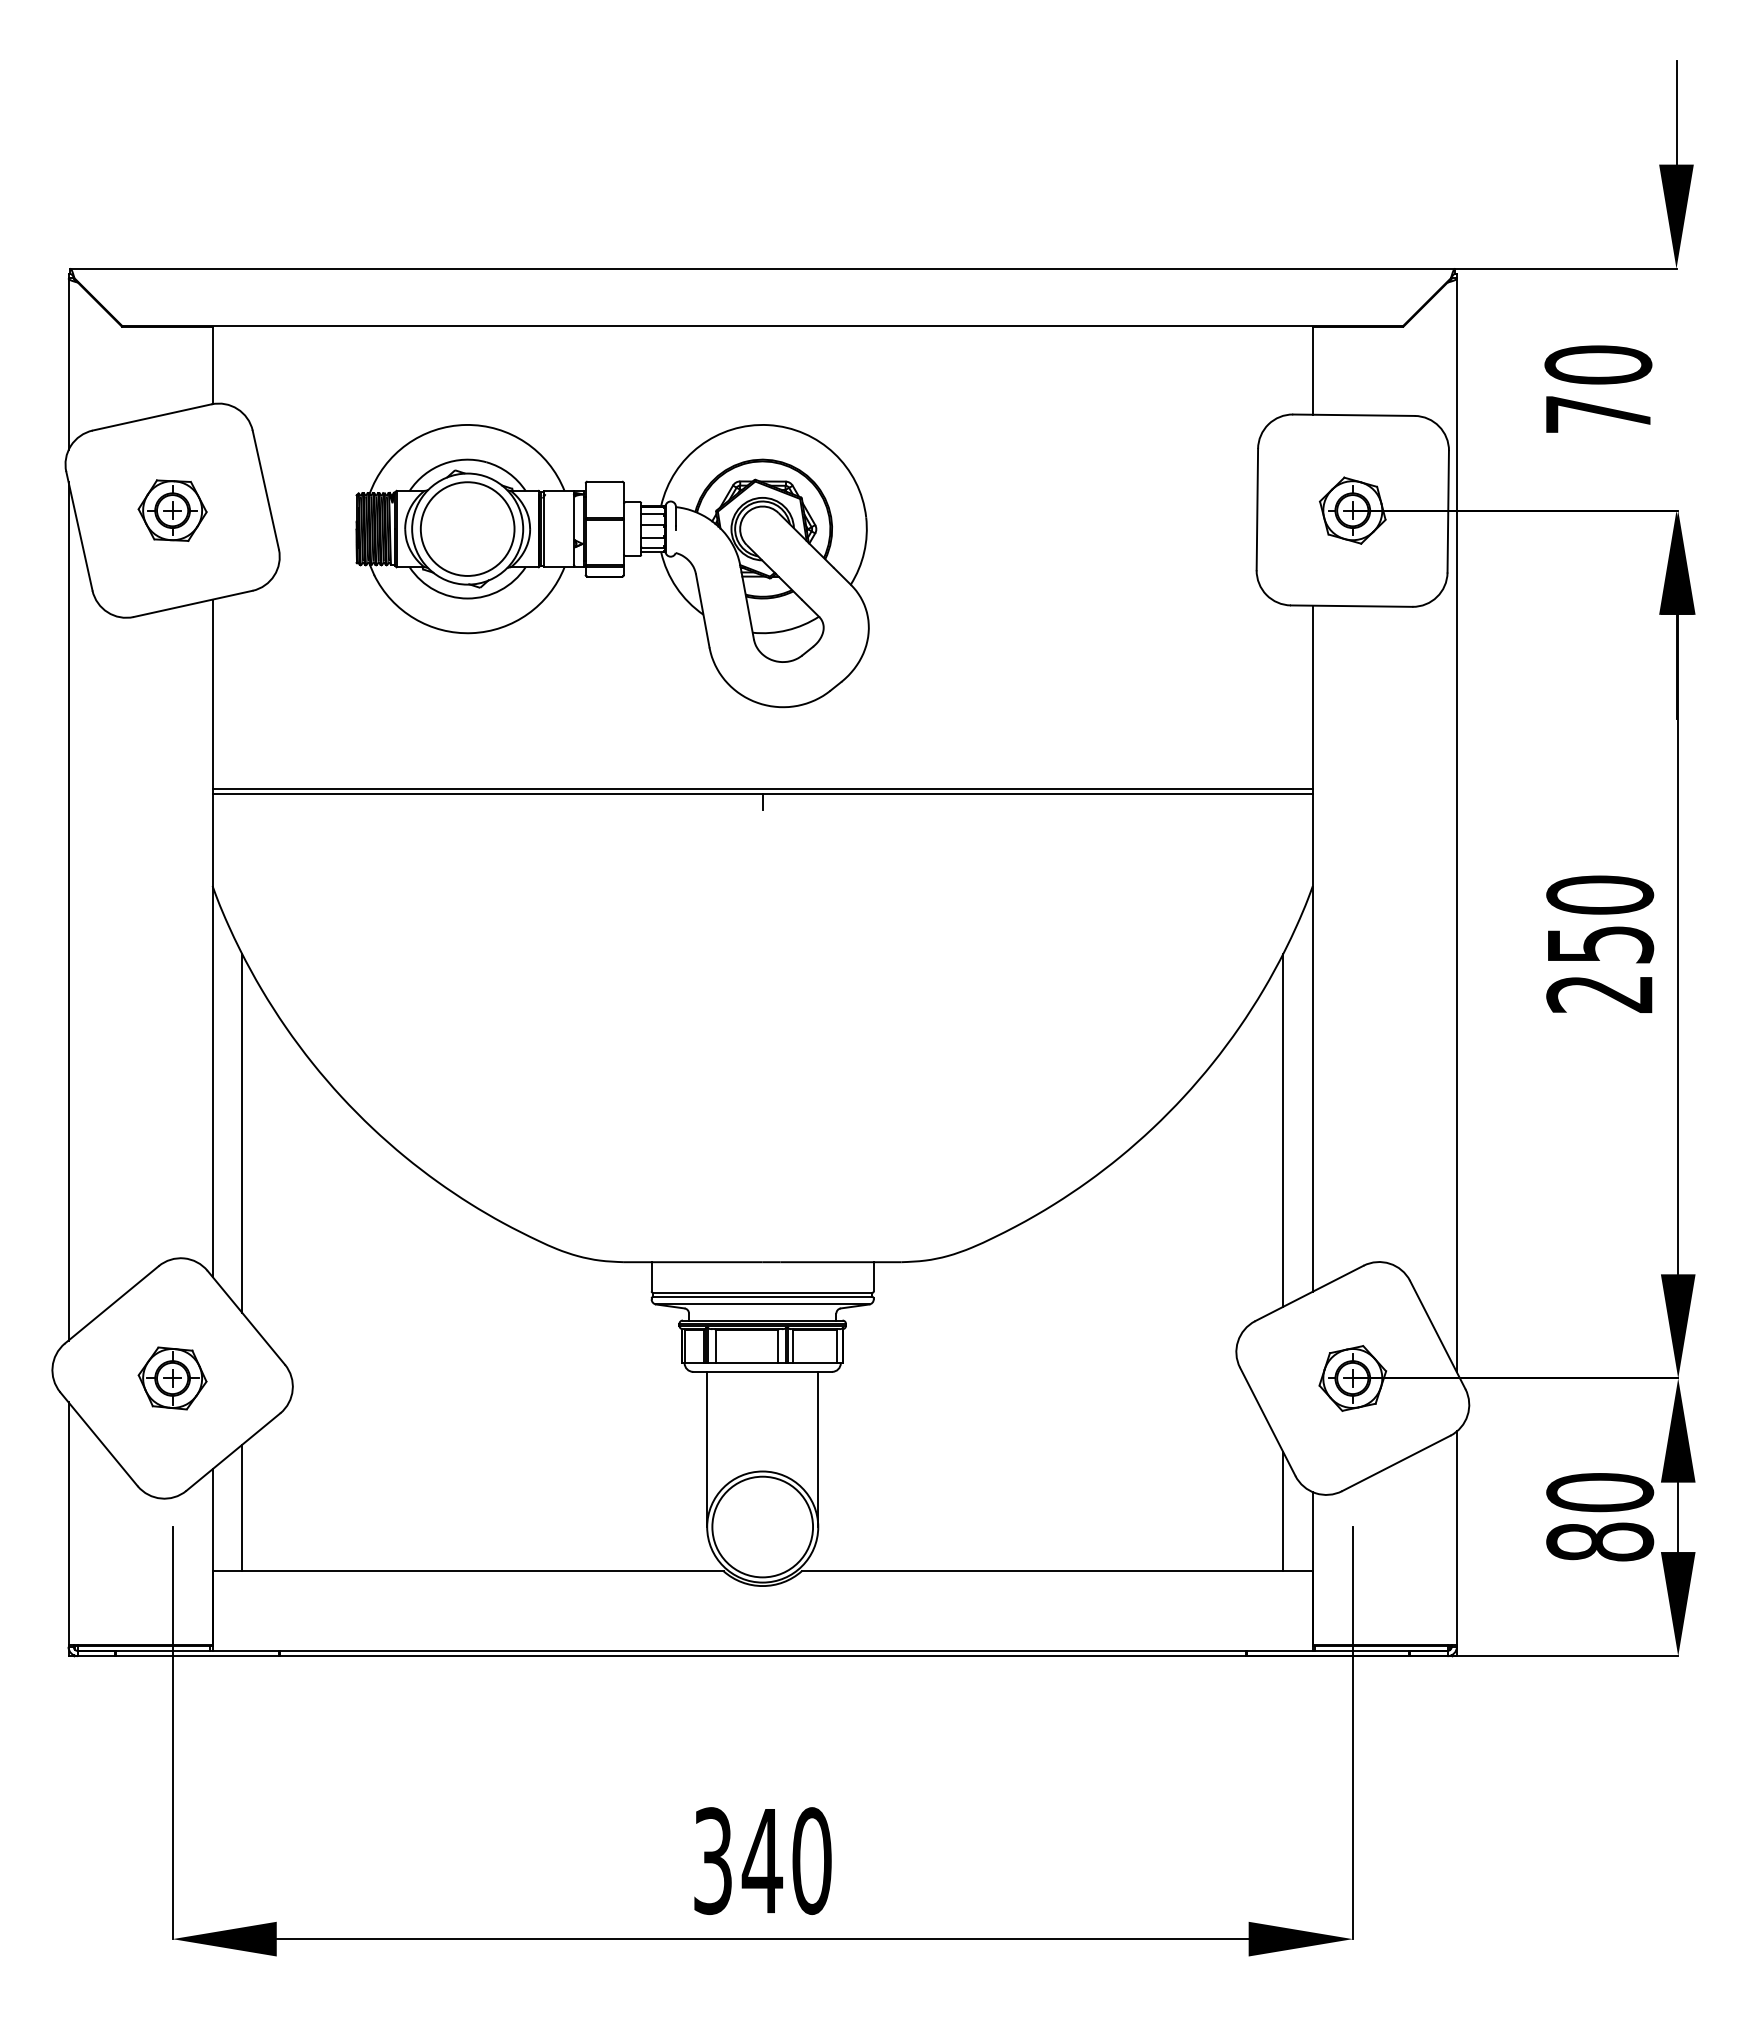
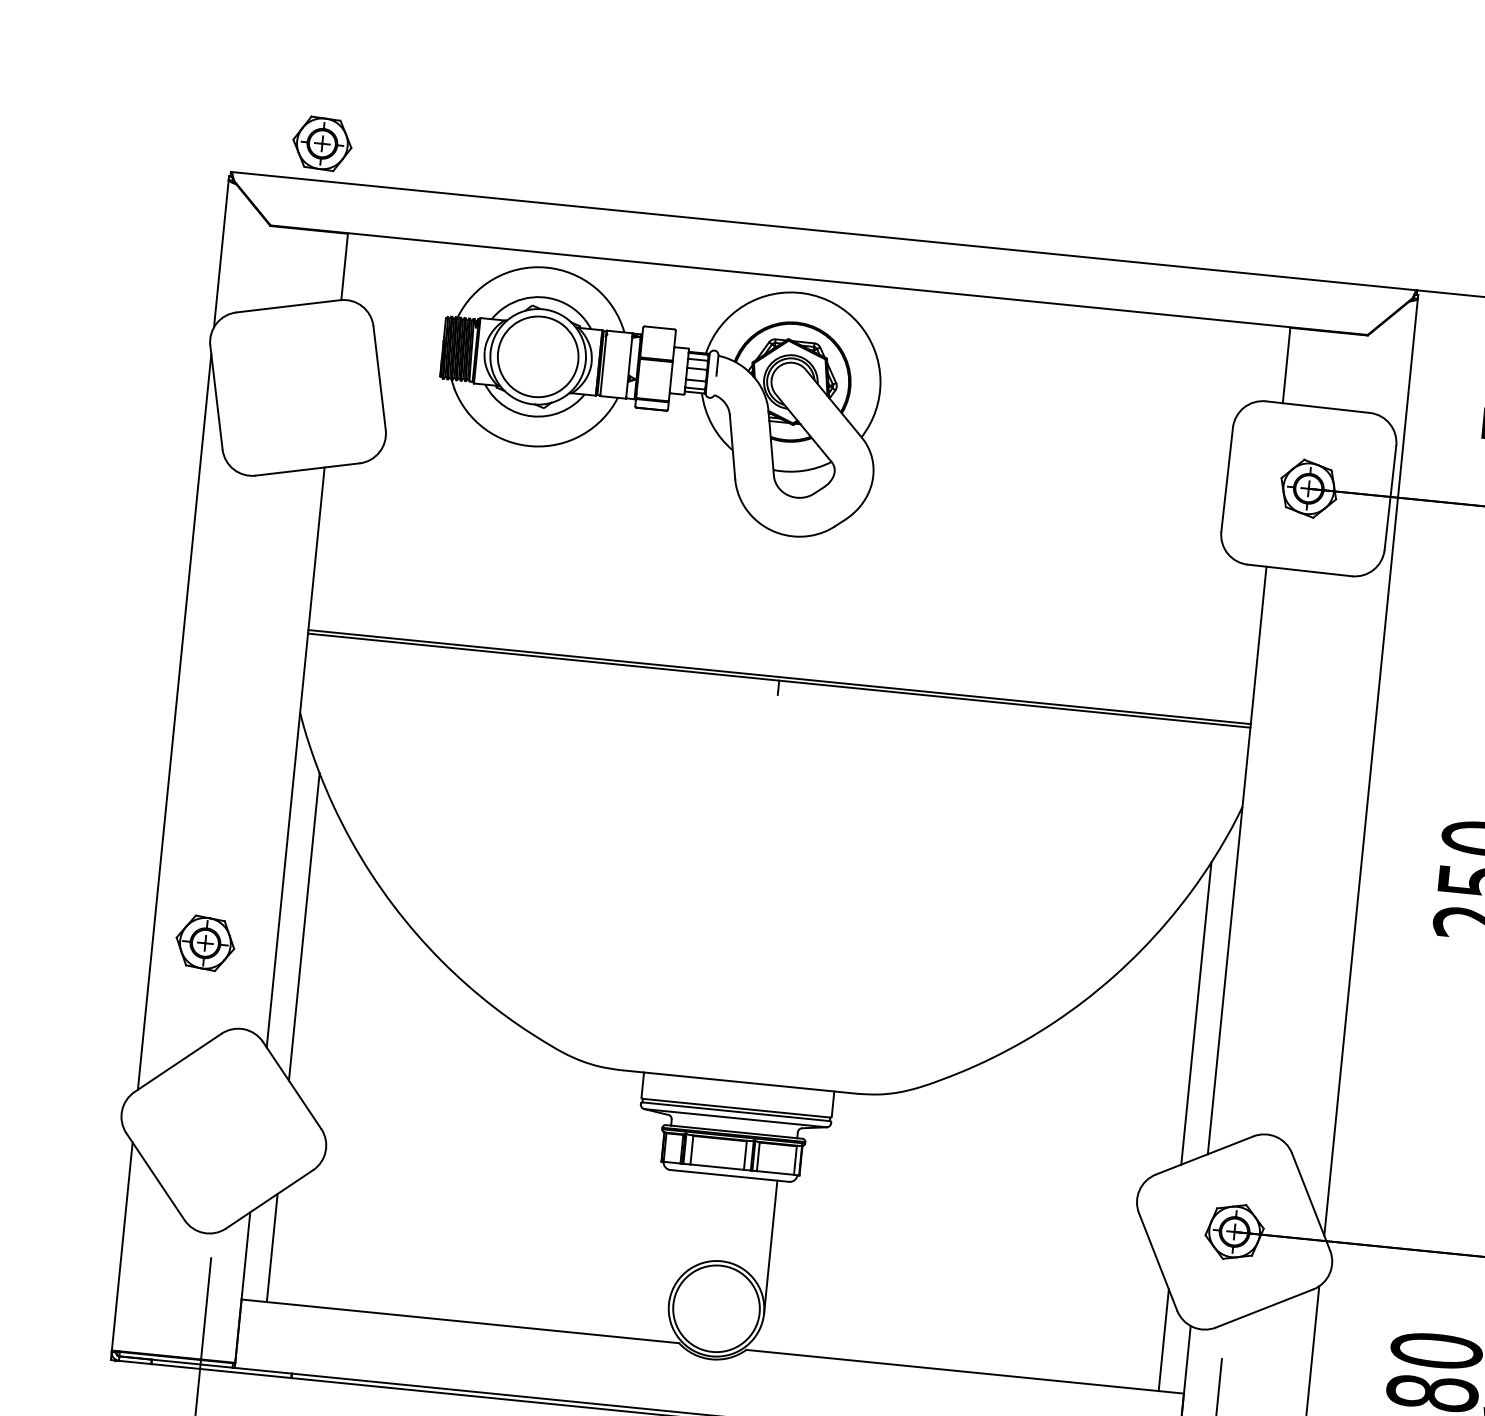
part: (172, 510) -> (322, 143), moved
part: (612, 566) -> (659, 401), moved
part: (172, 1378) -> (205, 943), moved
line: (707, 1449) -> (675, 1237), removed

